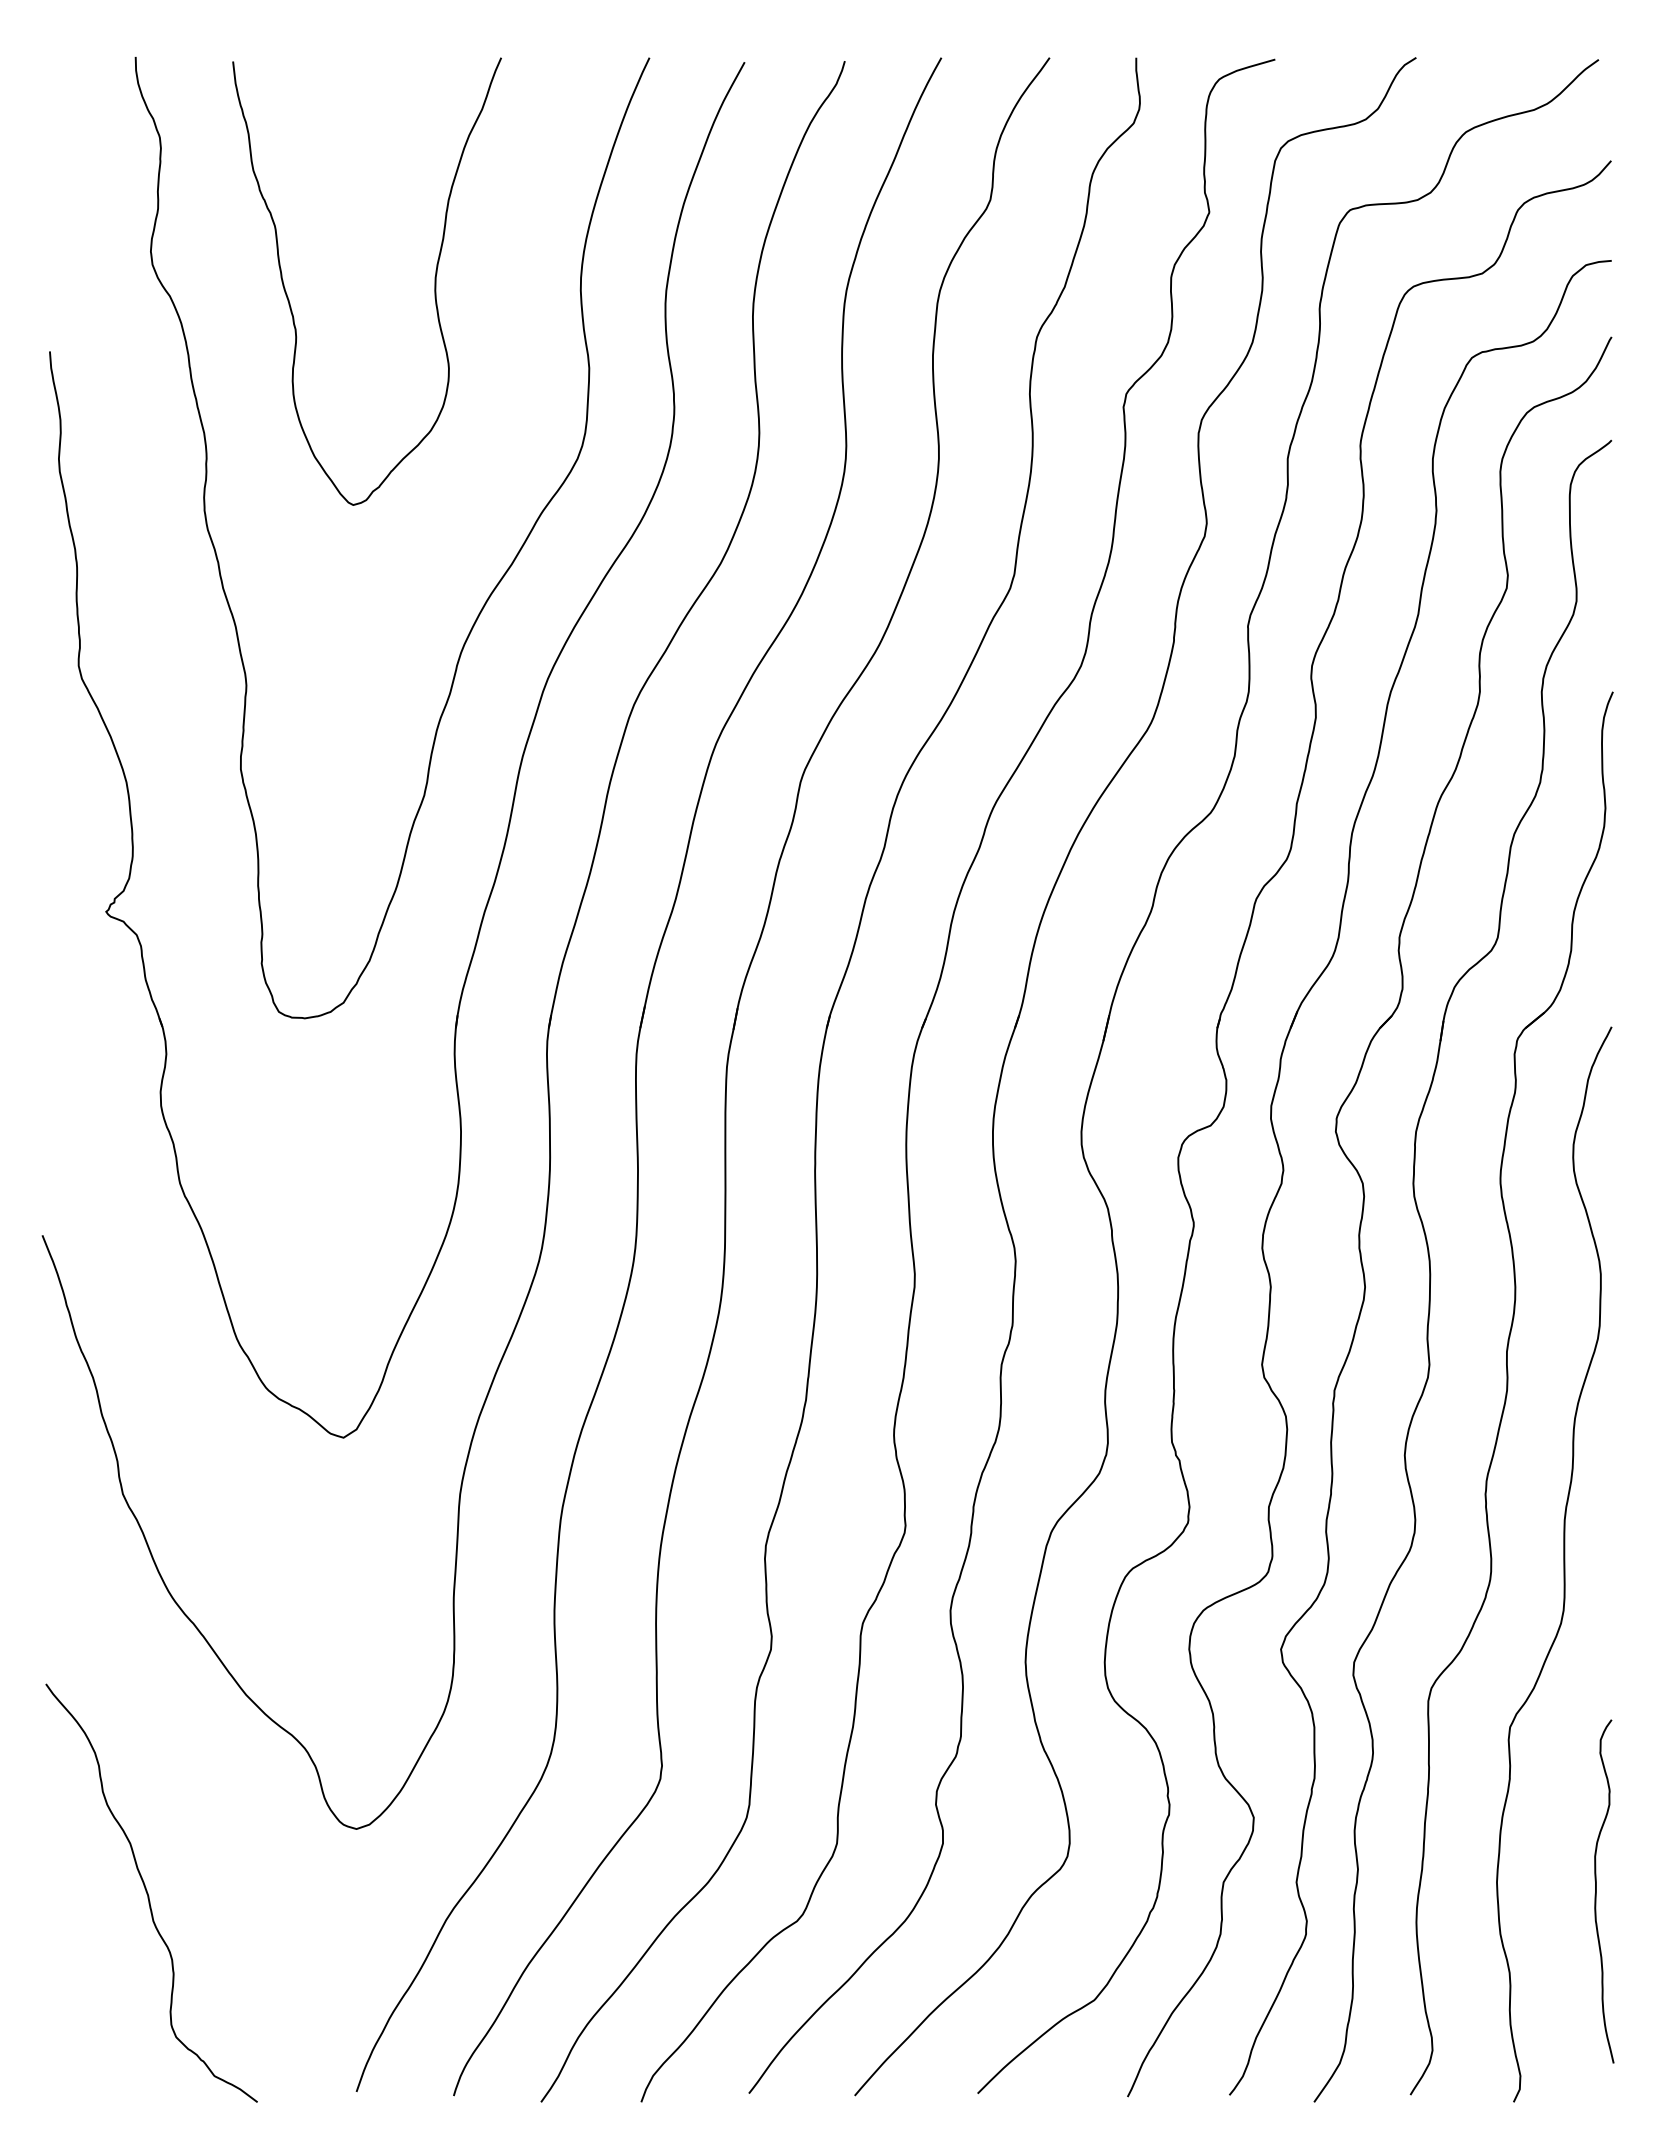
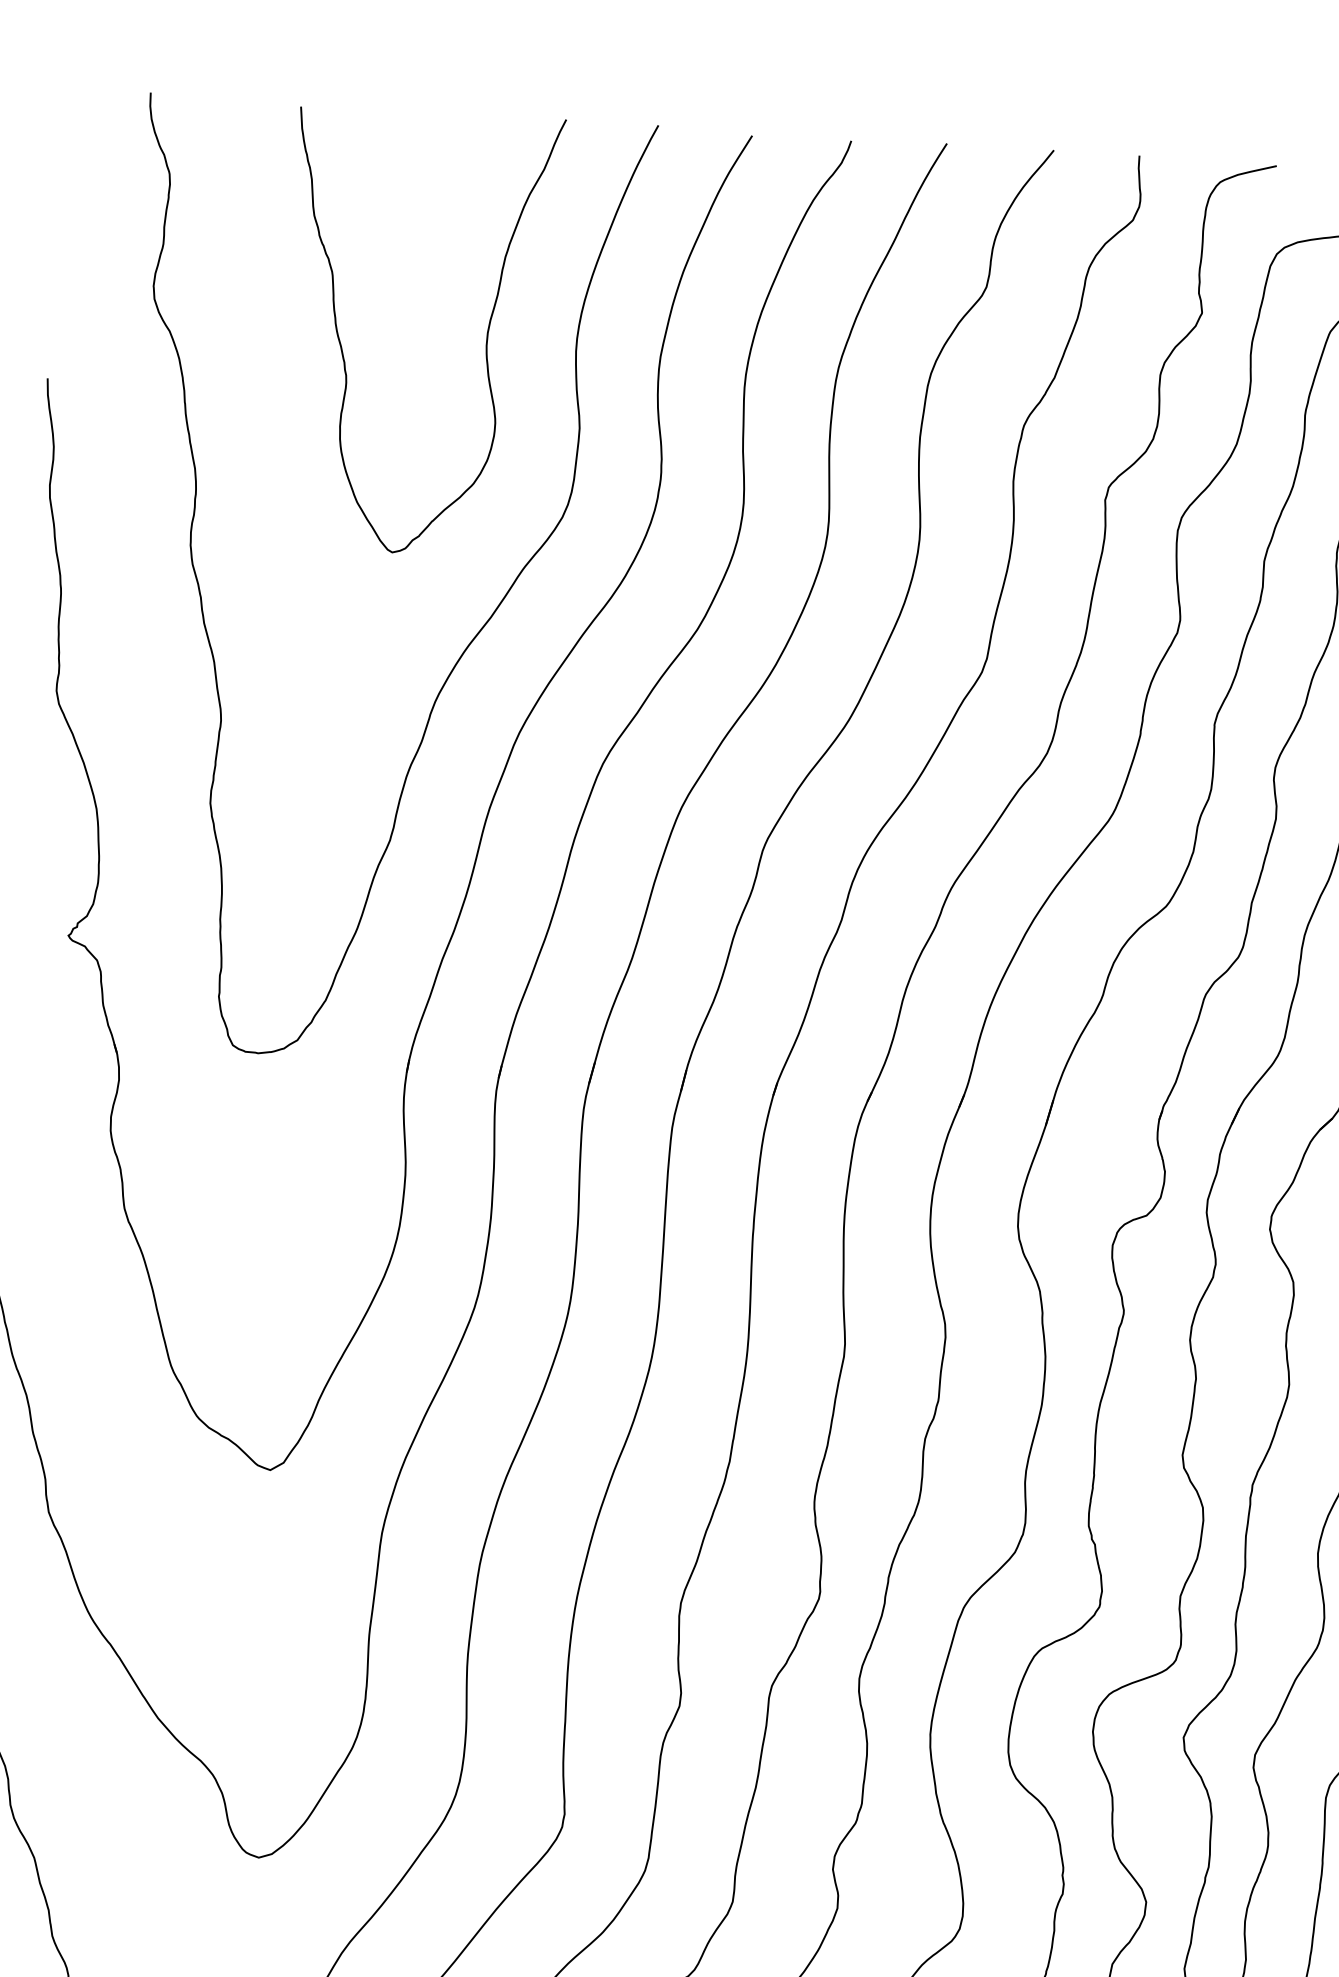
curve: (434, 281) -> (486, 336), moved

